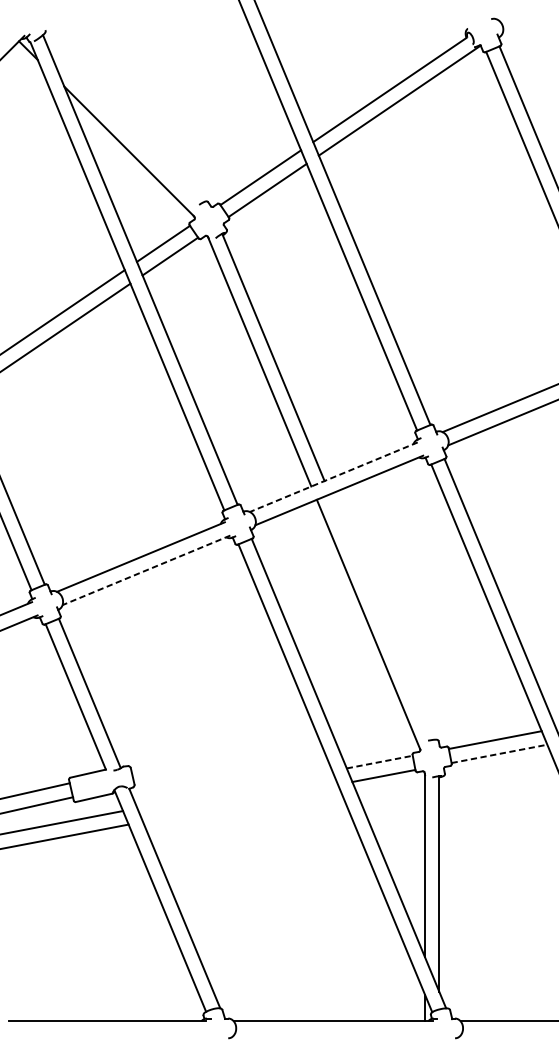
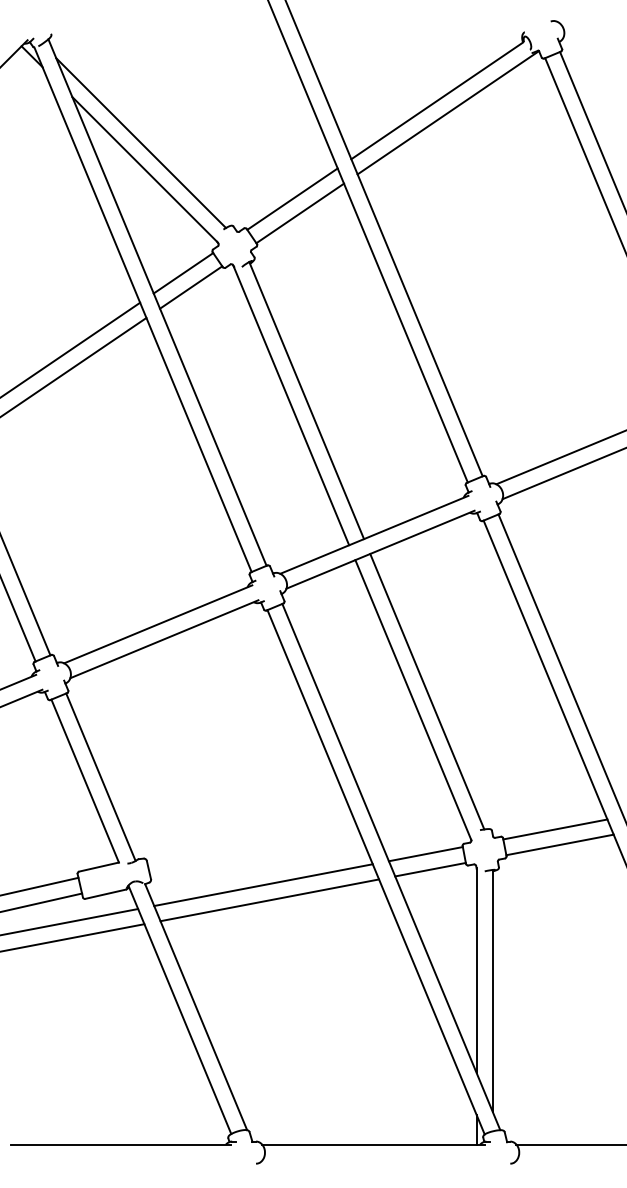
line: (126, 128) -> (141, 143), added
line: (333, 476) -> (374, 534), dashed -> solid
line: (146, 570) -> (164, 639), dashed -> solid
line: (381, 616) -> (427, 691), added
line: (499, 753) -> (560, 844), dashed -> solid
line: (379, 762) -> (425, 854), dashed -> solid
line: (234, 790) -> (263, 885), added
line: (240, 803) -> (269, 900), added

